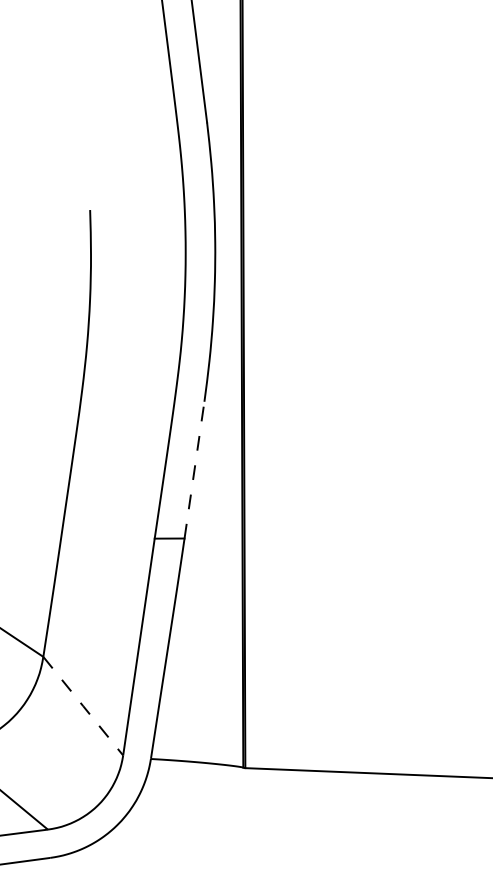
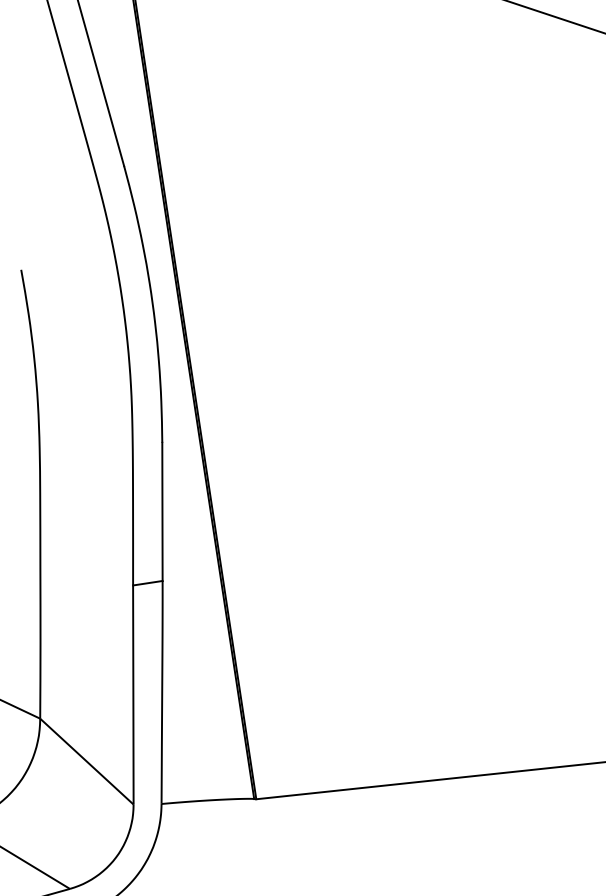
line: (194, 469) -> (162, 511), dashed -> solid
line: (82, 705) -> (86, 761), dashed -> solid

